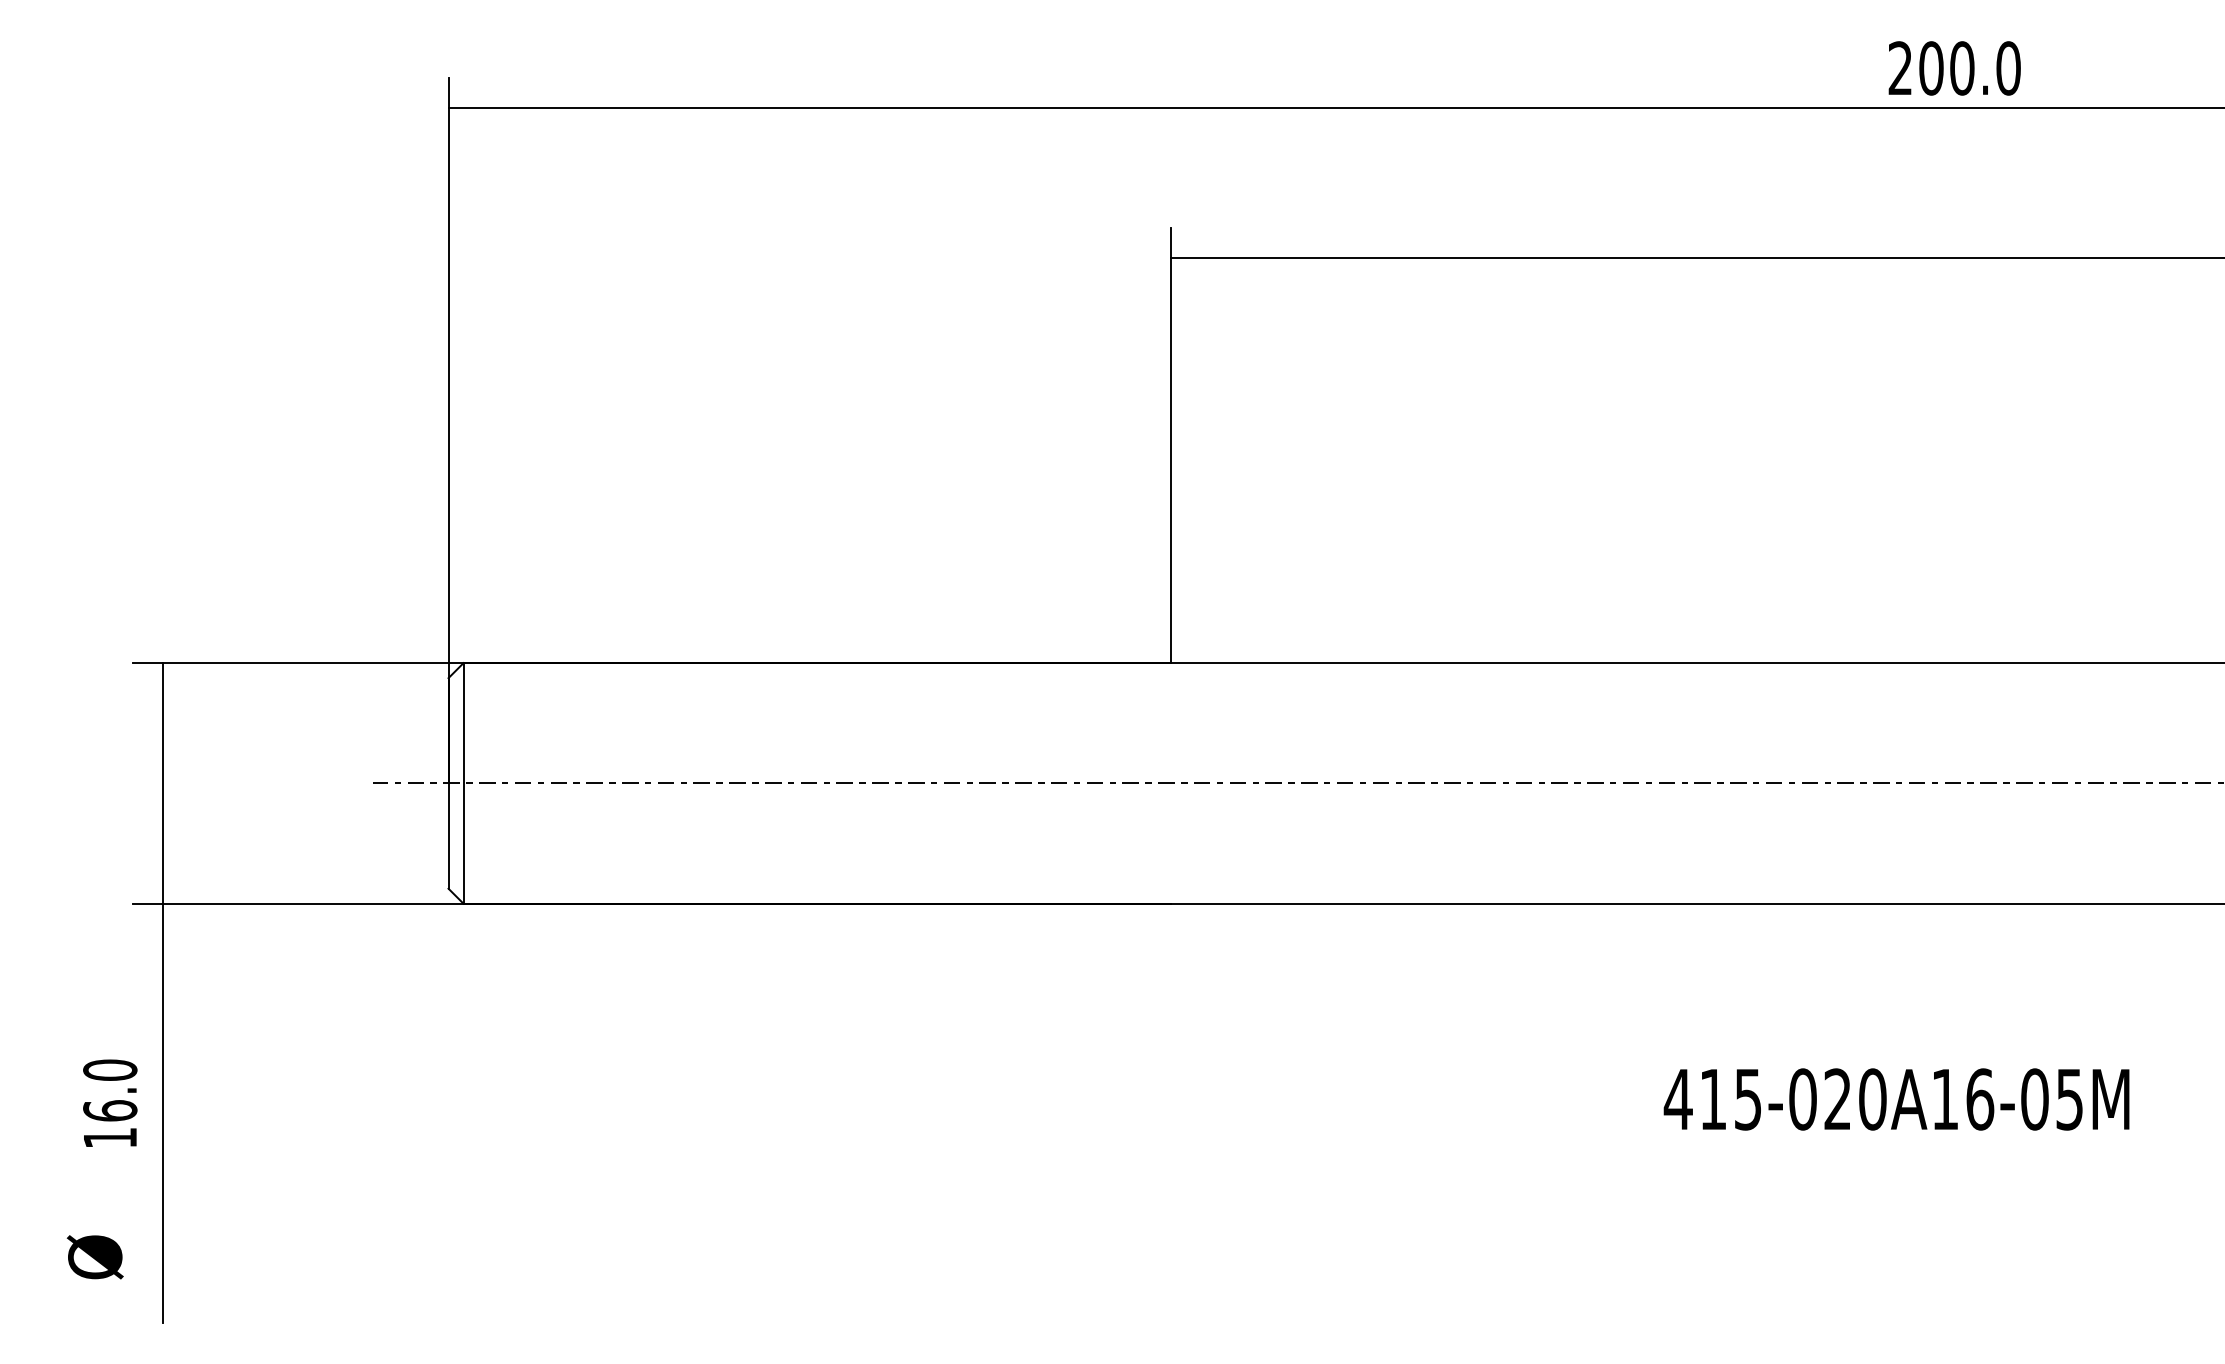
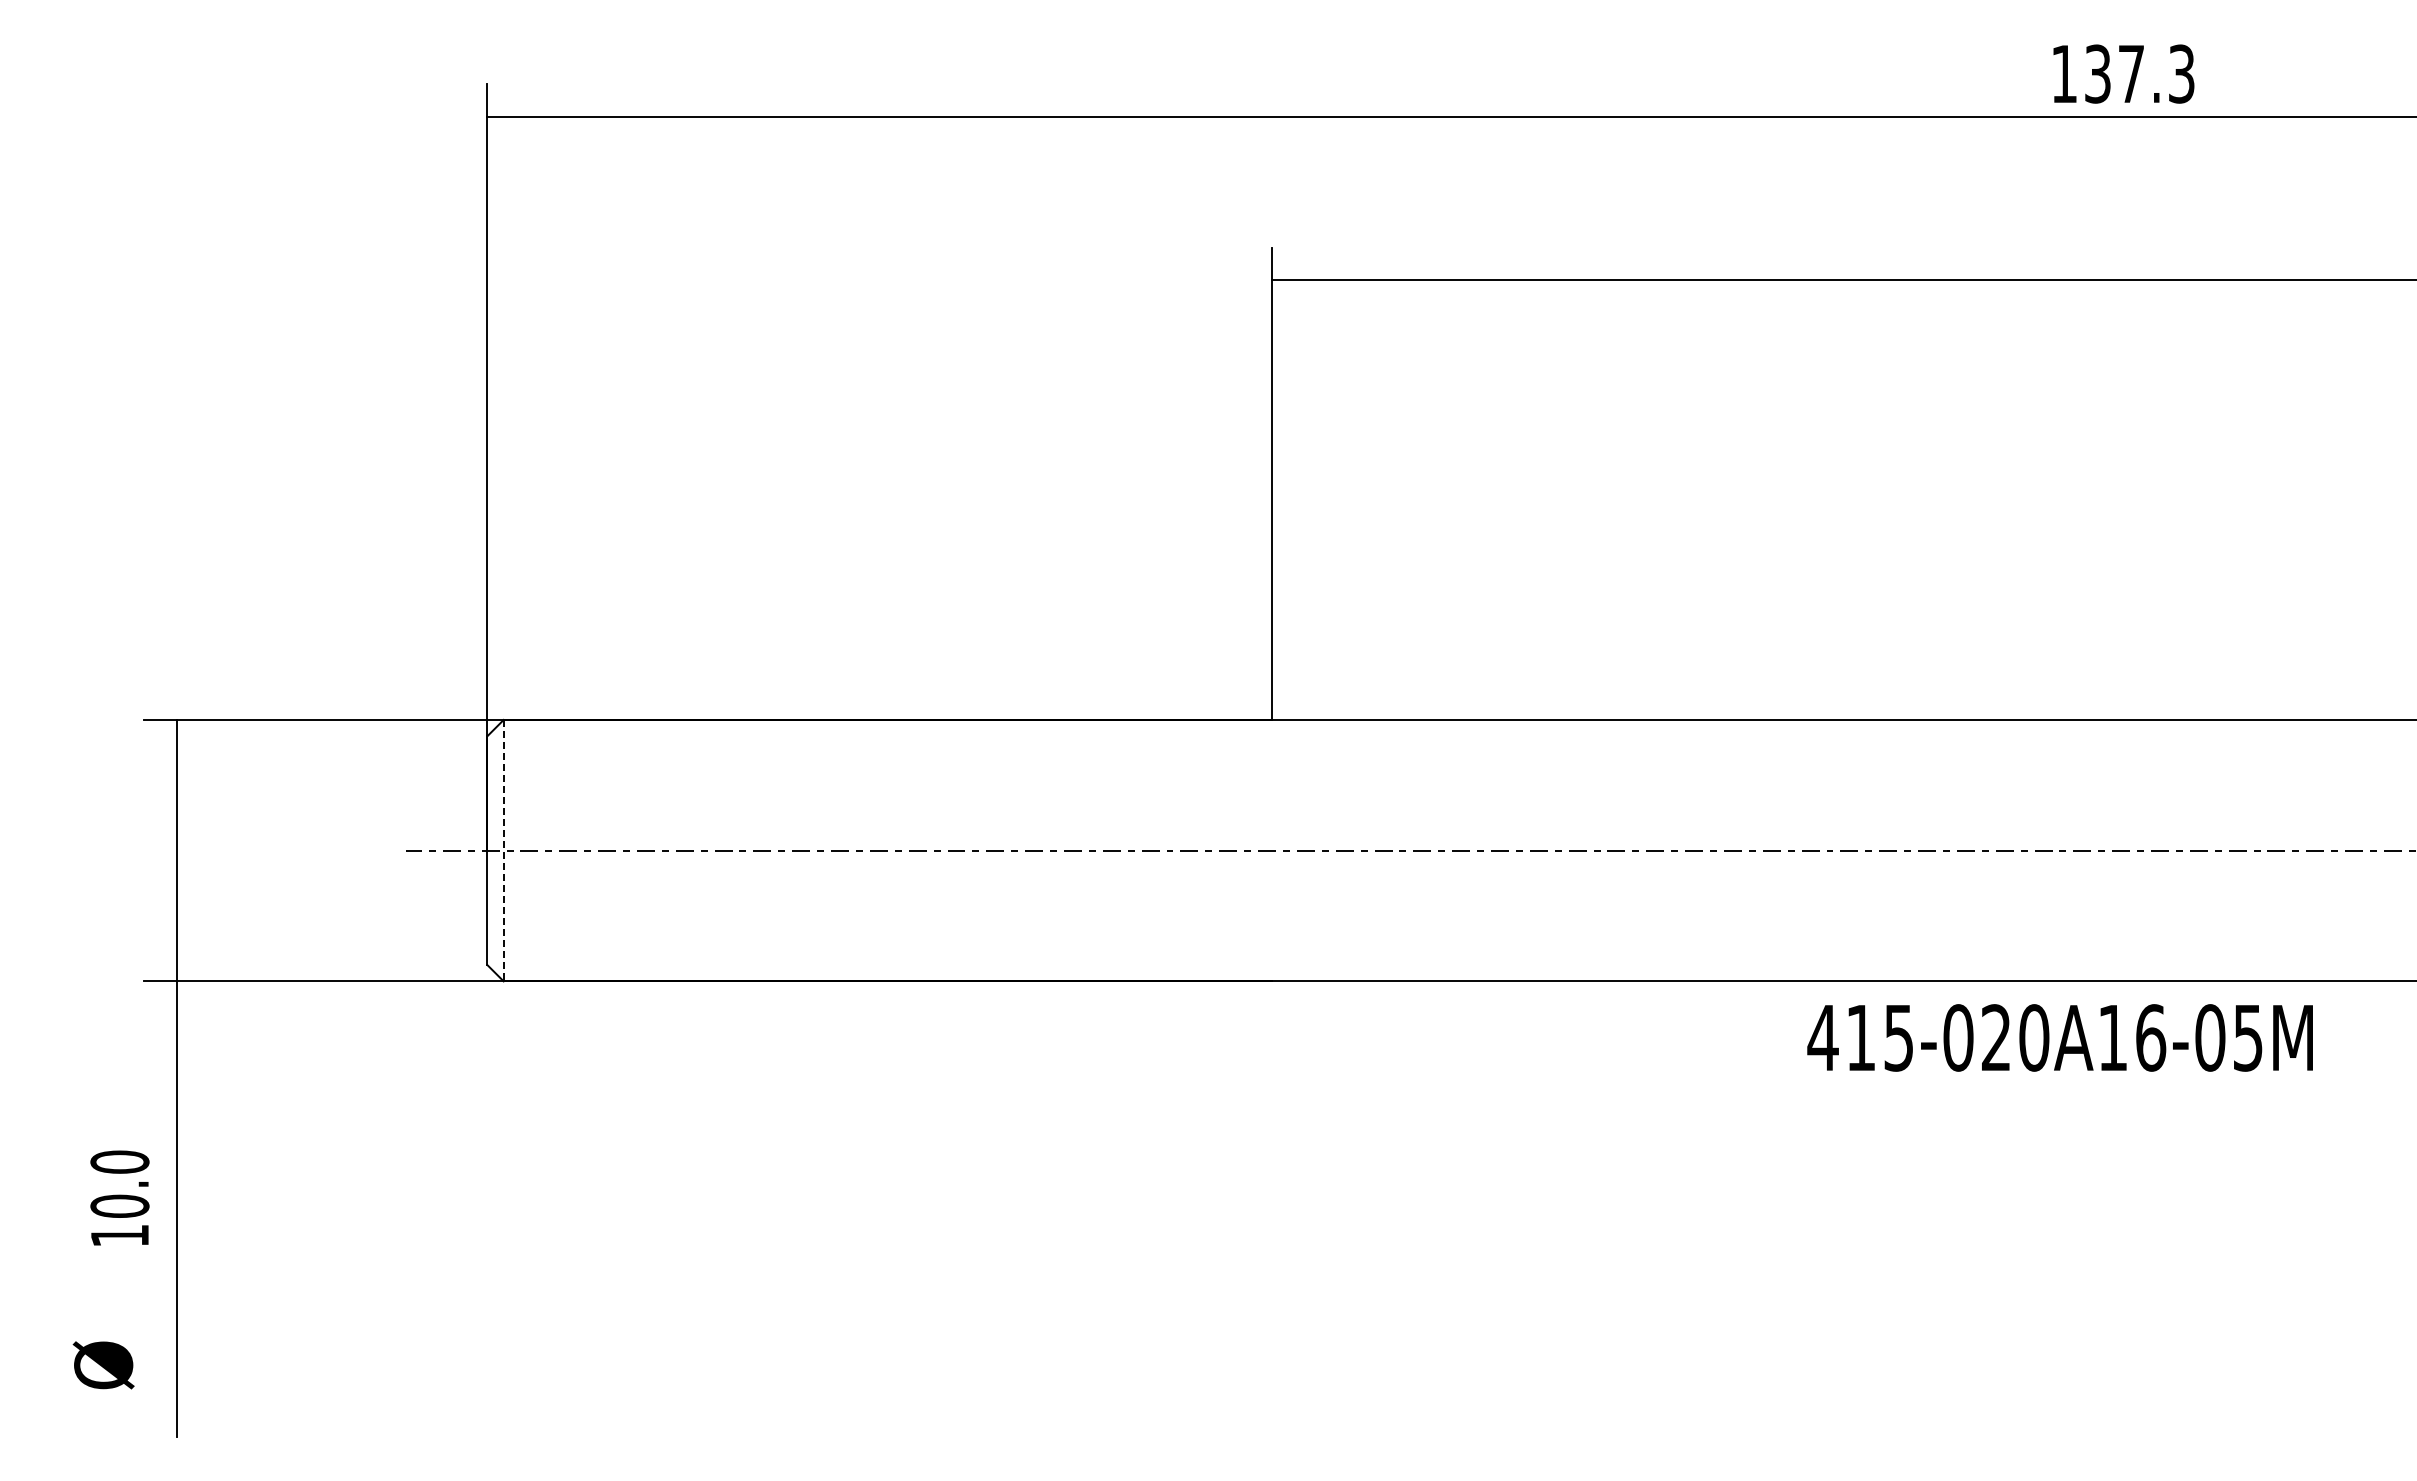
text: (1954, 67) -> (2123, 73), 200.0 -> 137.3
line: (463, 783) -> (503, 850), solid -> dashed
text: (1896, 1099) -> (2059, 1037), moved
text: (109, 1110) -> (119, 1205), 16.0 -> 10.0

